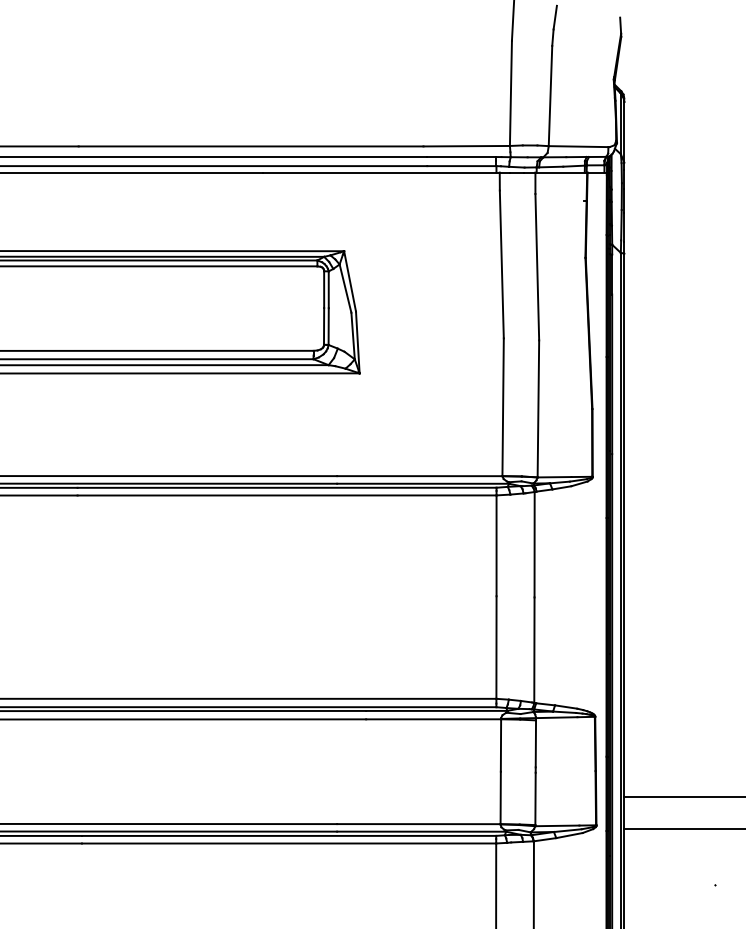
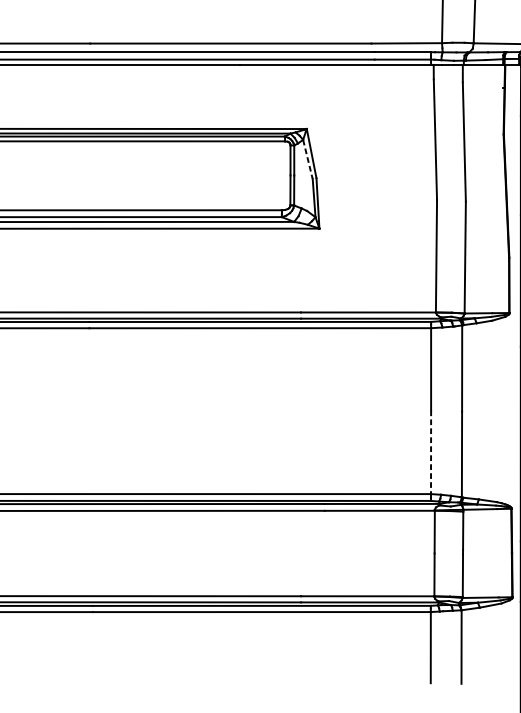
line: (345, 288) -> (307, 159), solid -> dashed
line: (496, 648) -> (431, 453), solid -> dashed

